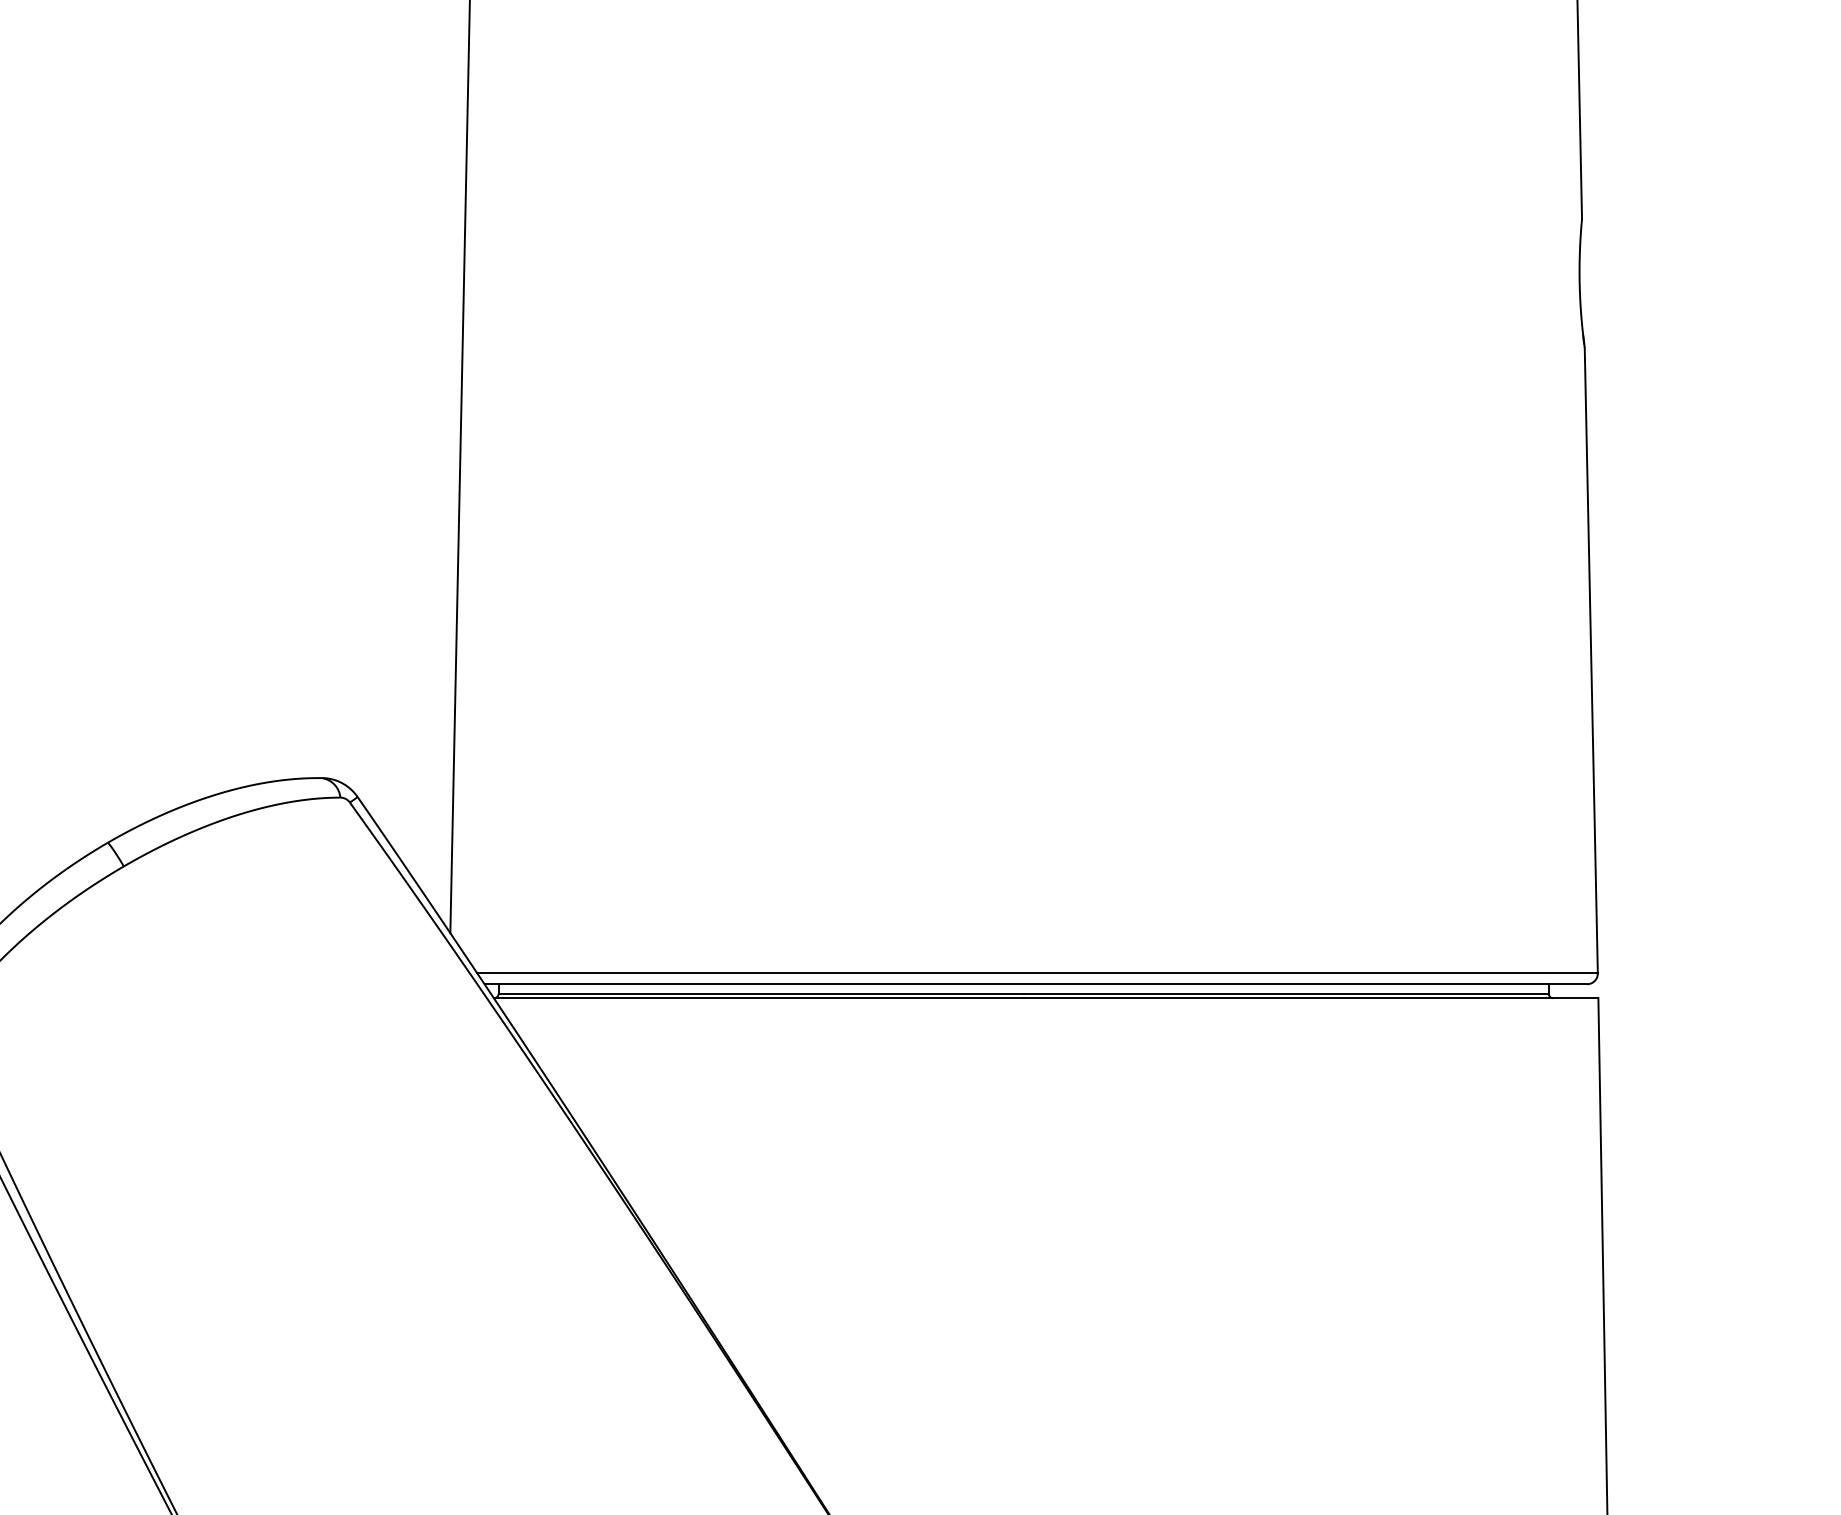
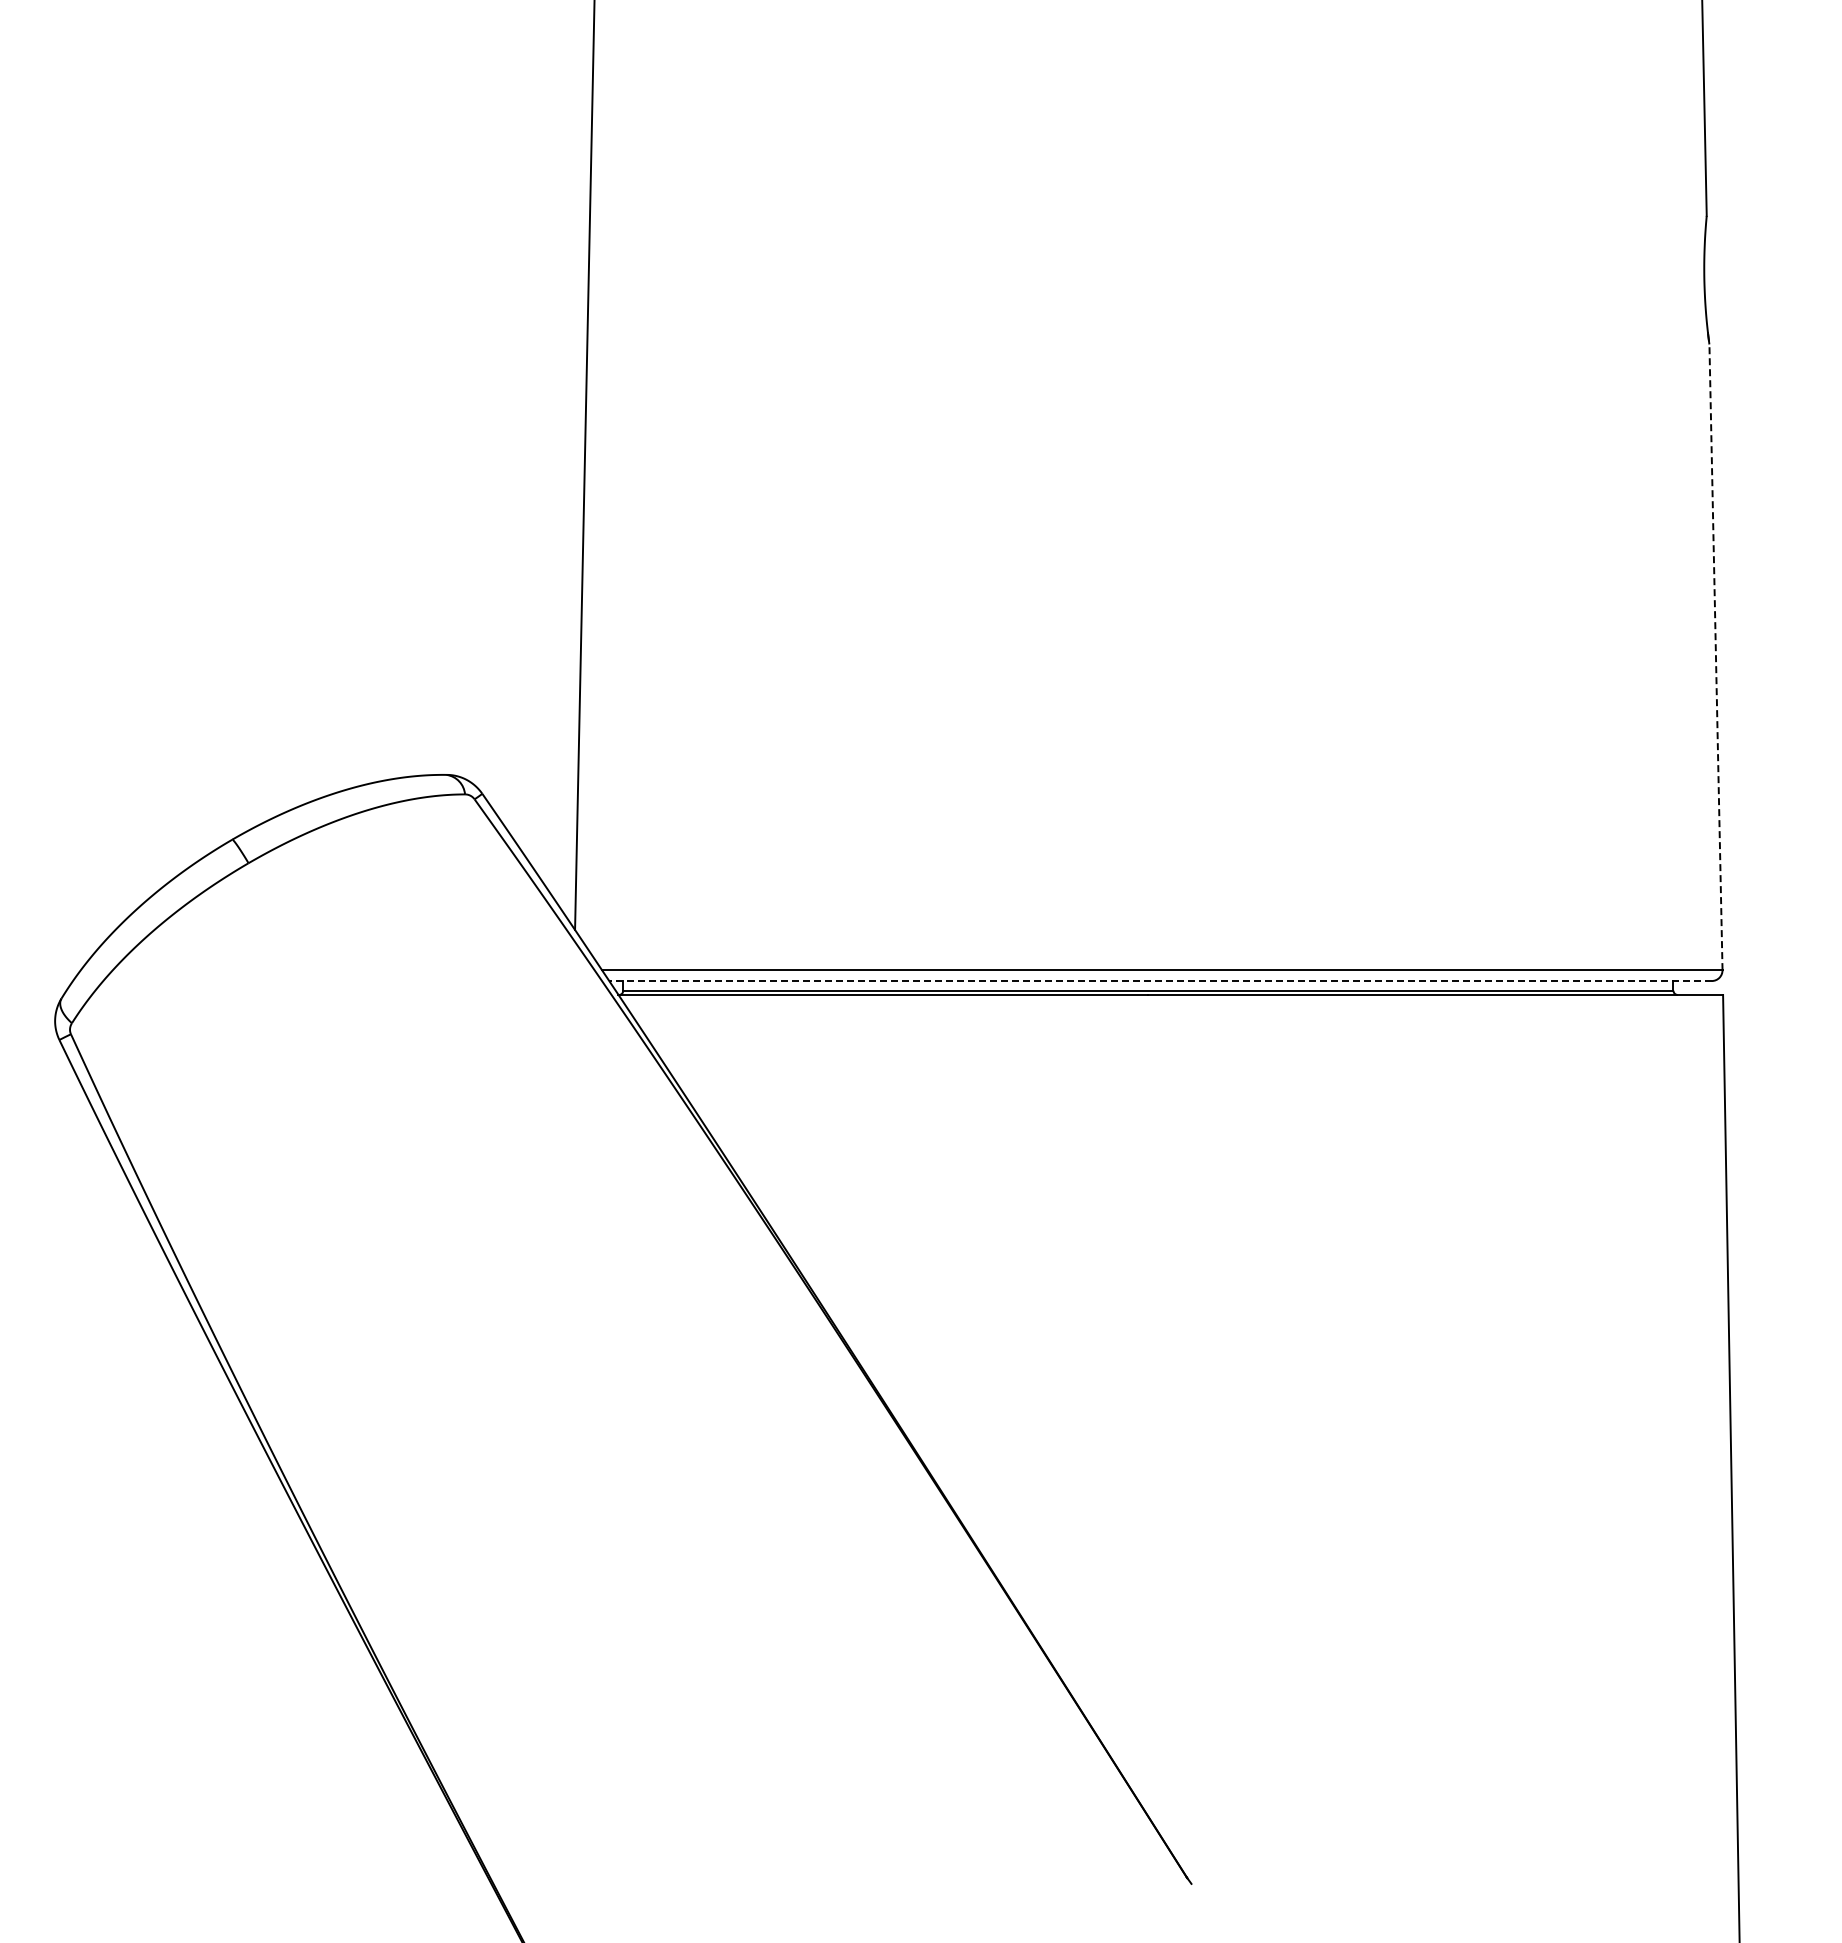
line: (1590, 660) -> (1715, 657), solid -> dashed
line: (1035, 984) -> (1160, 981), solid -> dashed

